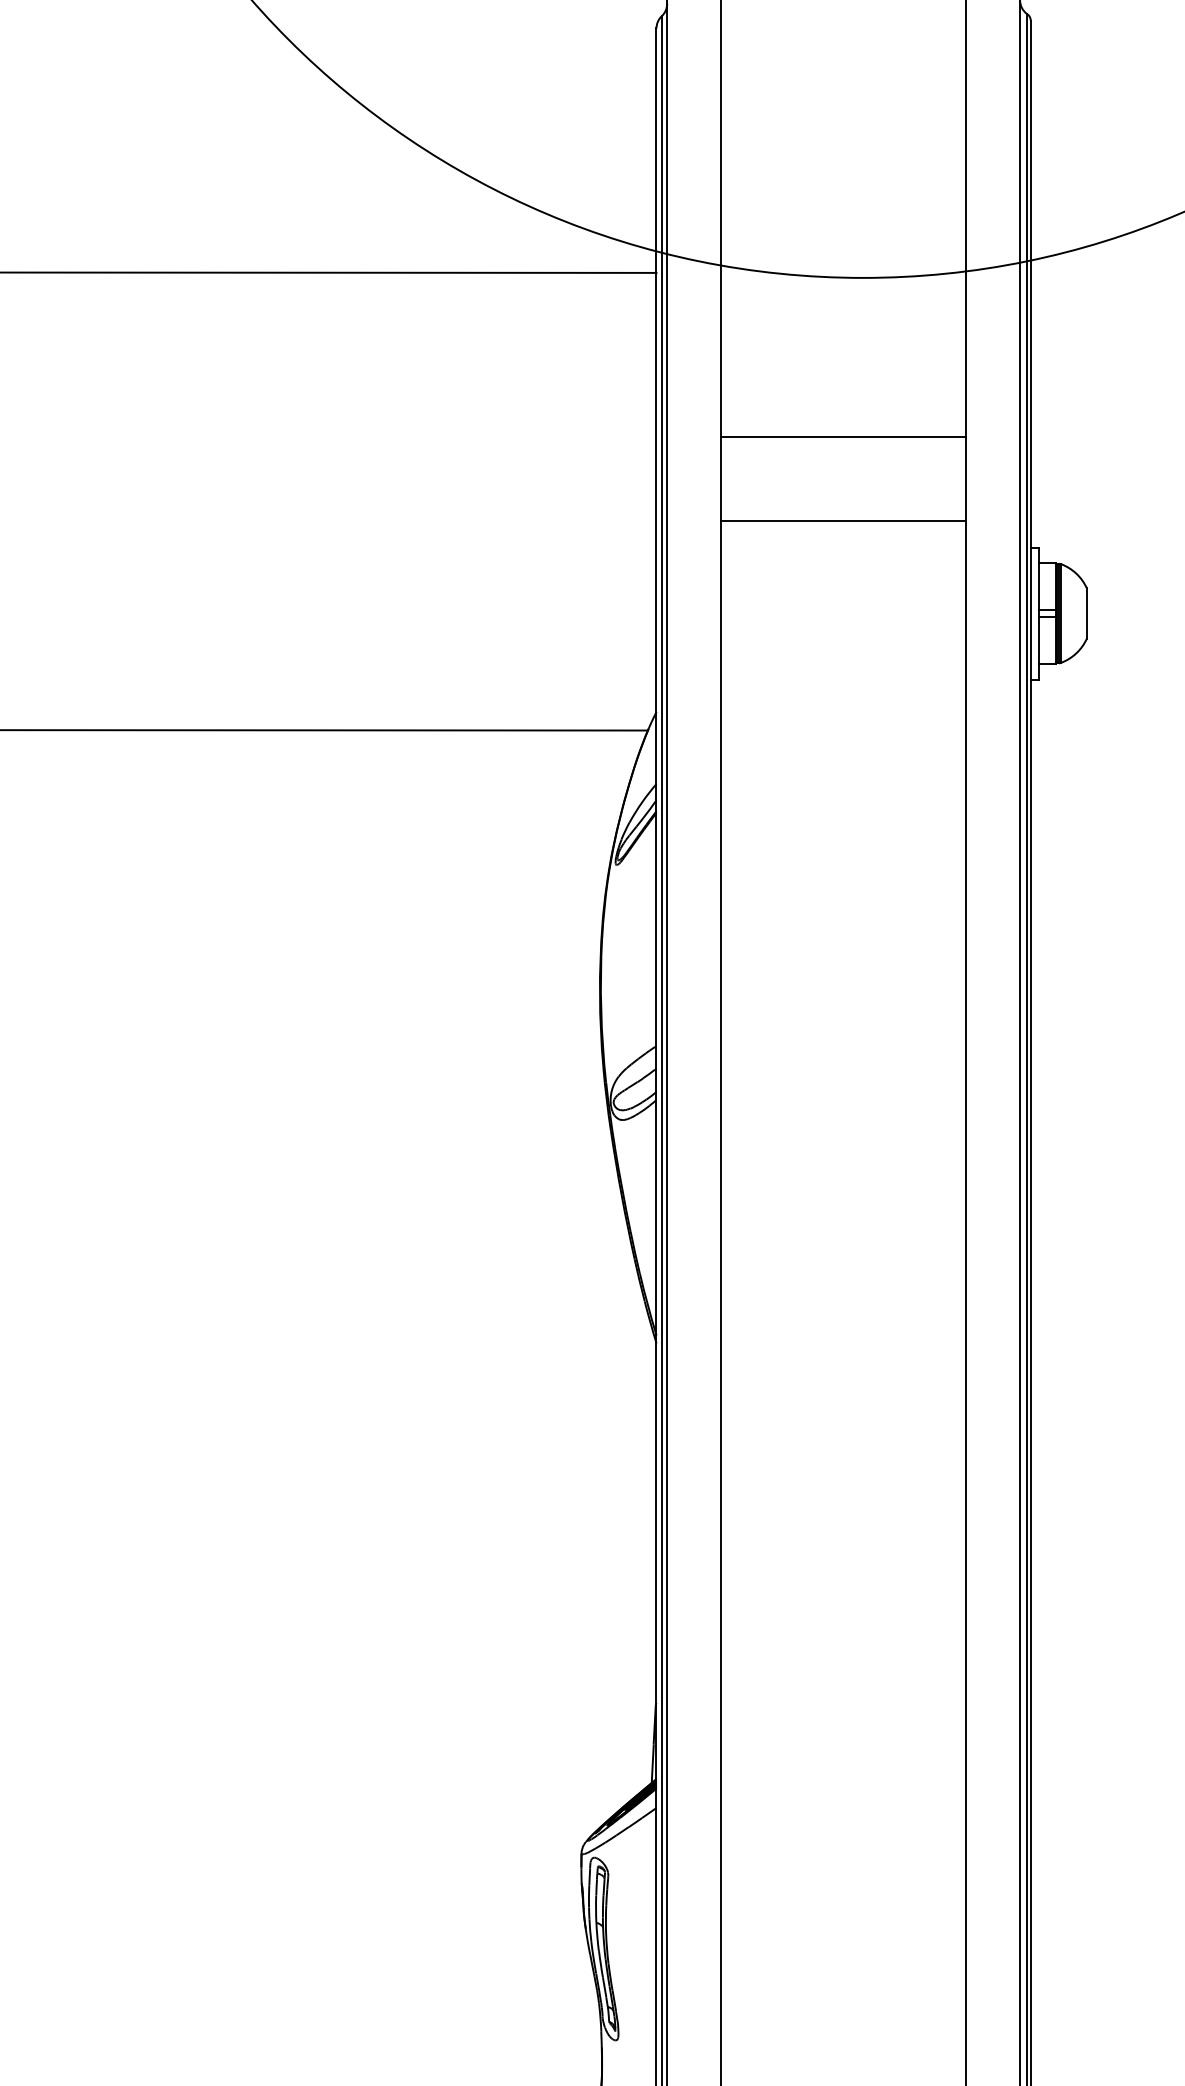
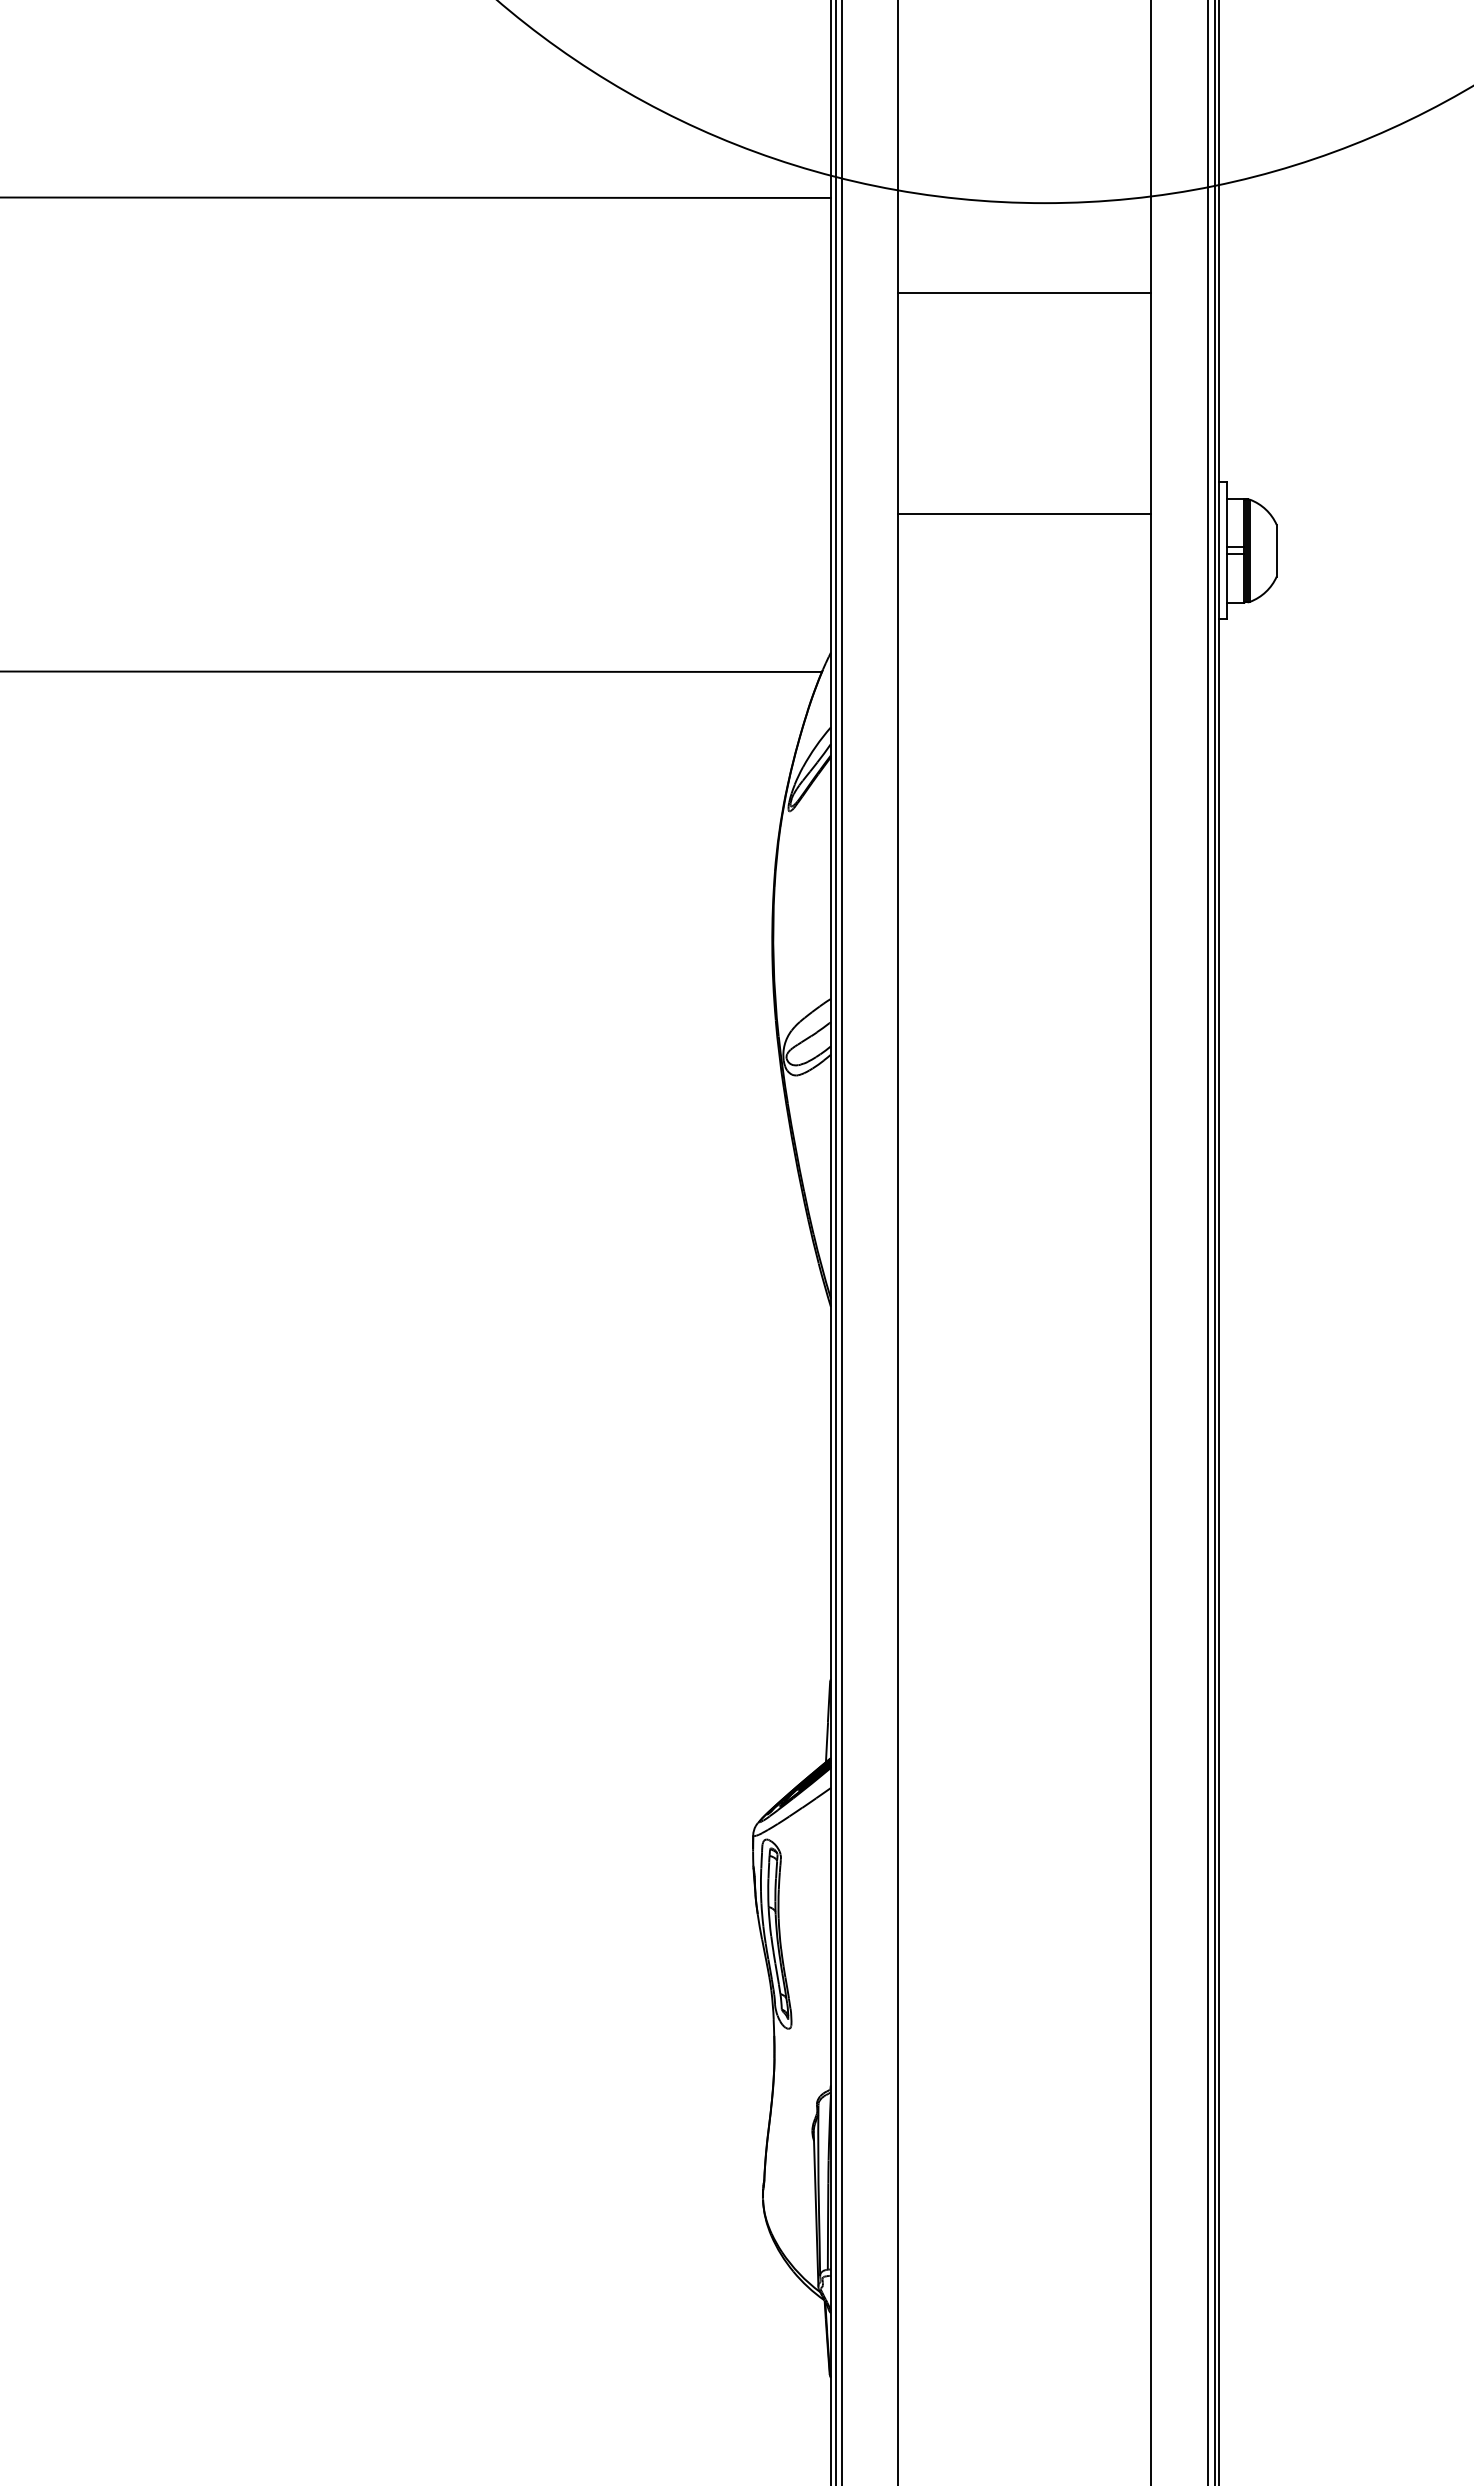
line: (843, 436) -> (1024, 292), moved
line: (843, 520) -> (1024, 513), moved

